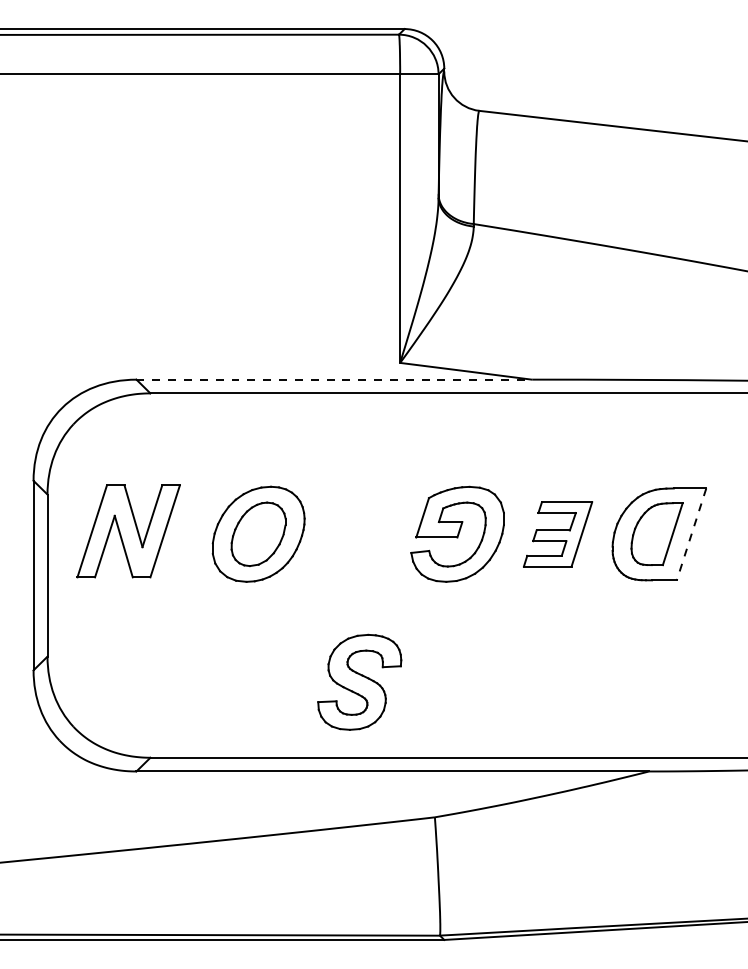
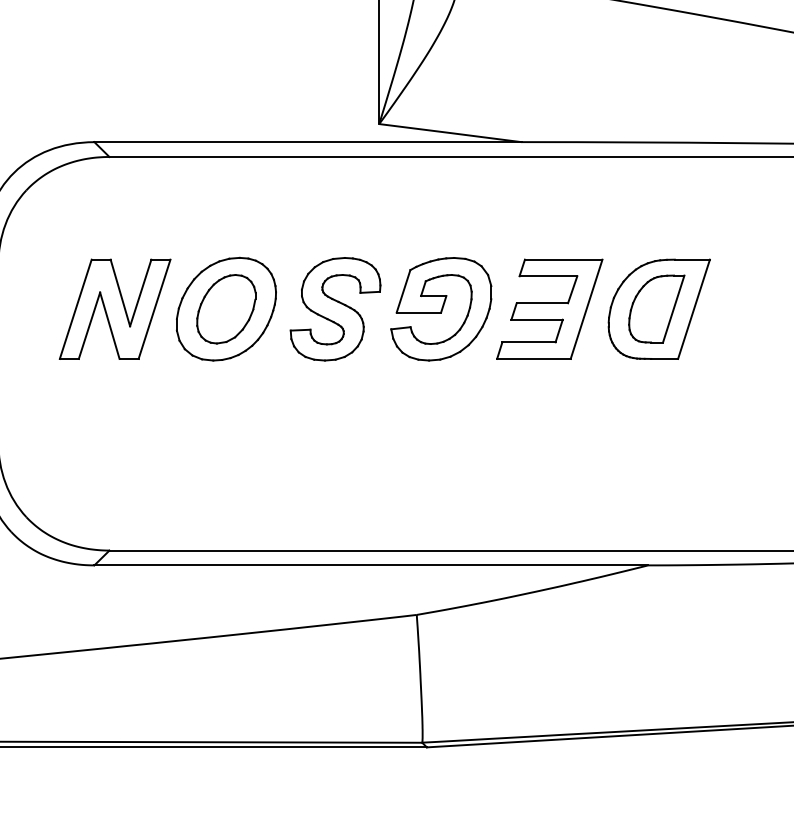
line: (334, 379) -> (308, 141), dashed -> solid
part: (128, 531) -> (114, 309), moved
part: (557, 534) -> (549, 309), size x1.43
line: (691, 534) -> (693, 309), dashed -> solid
part: (359, 681) -> (335, 308), moved

